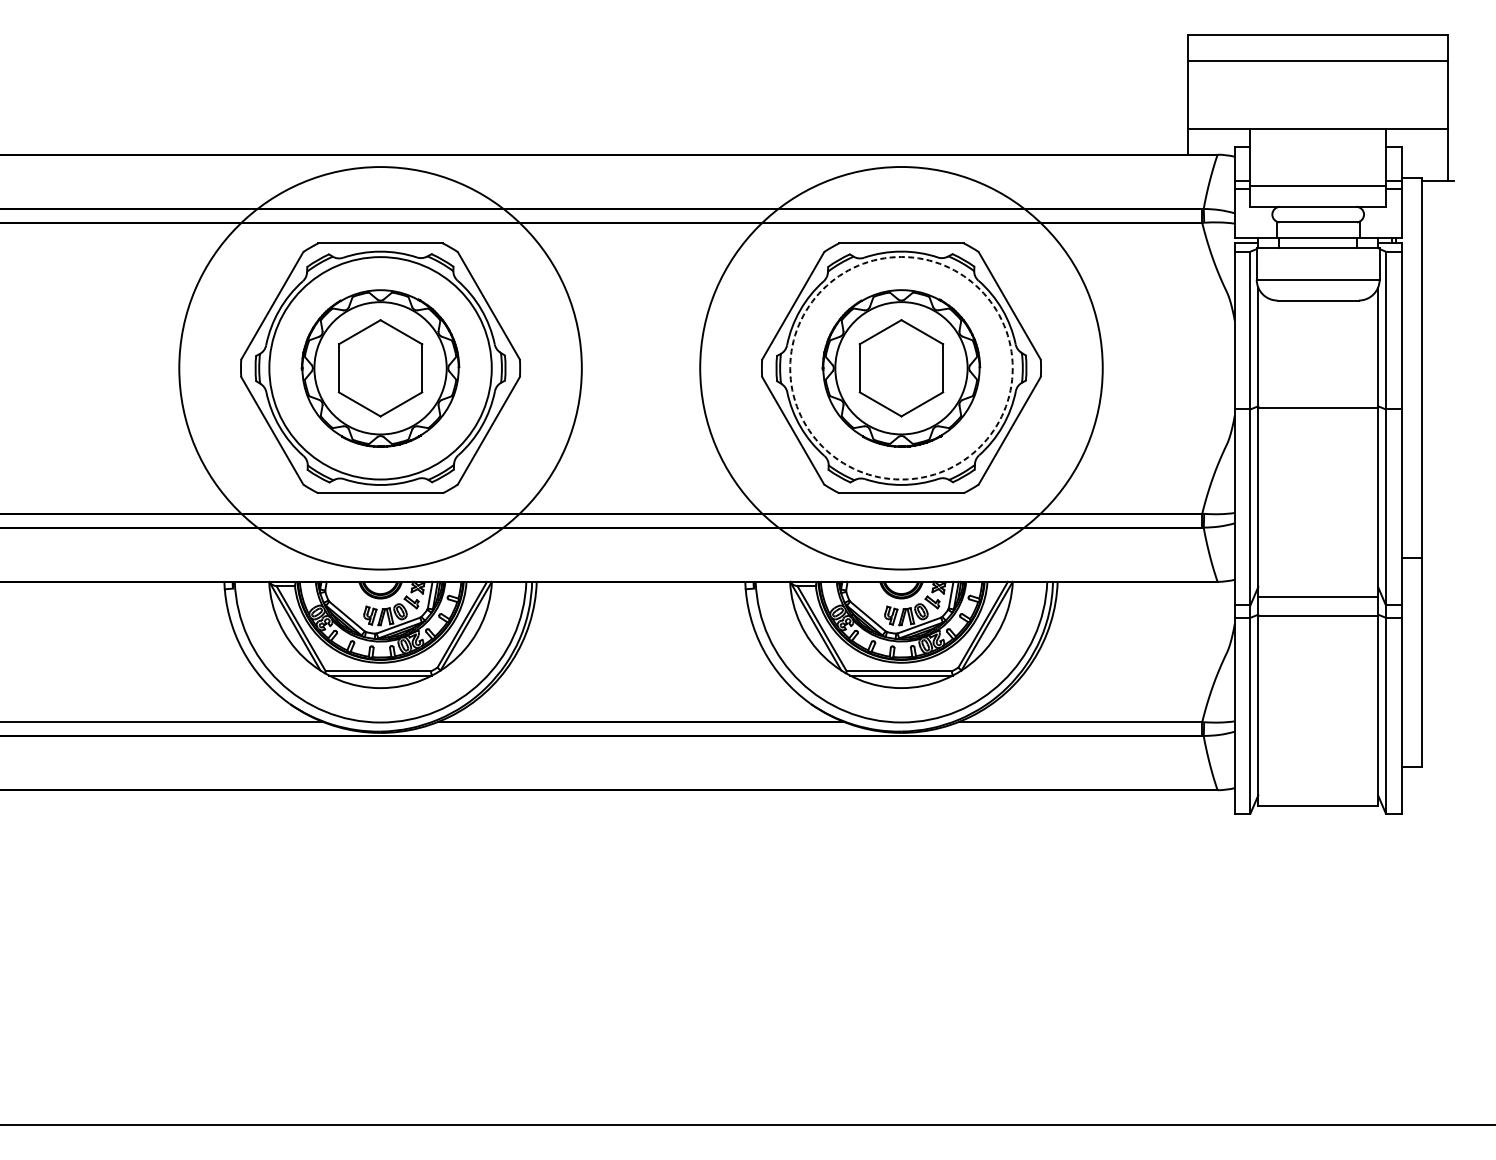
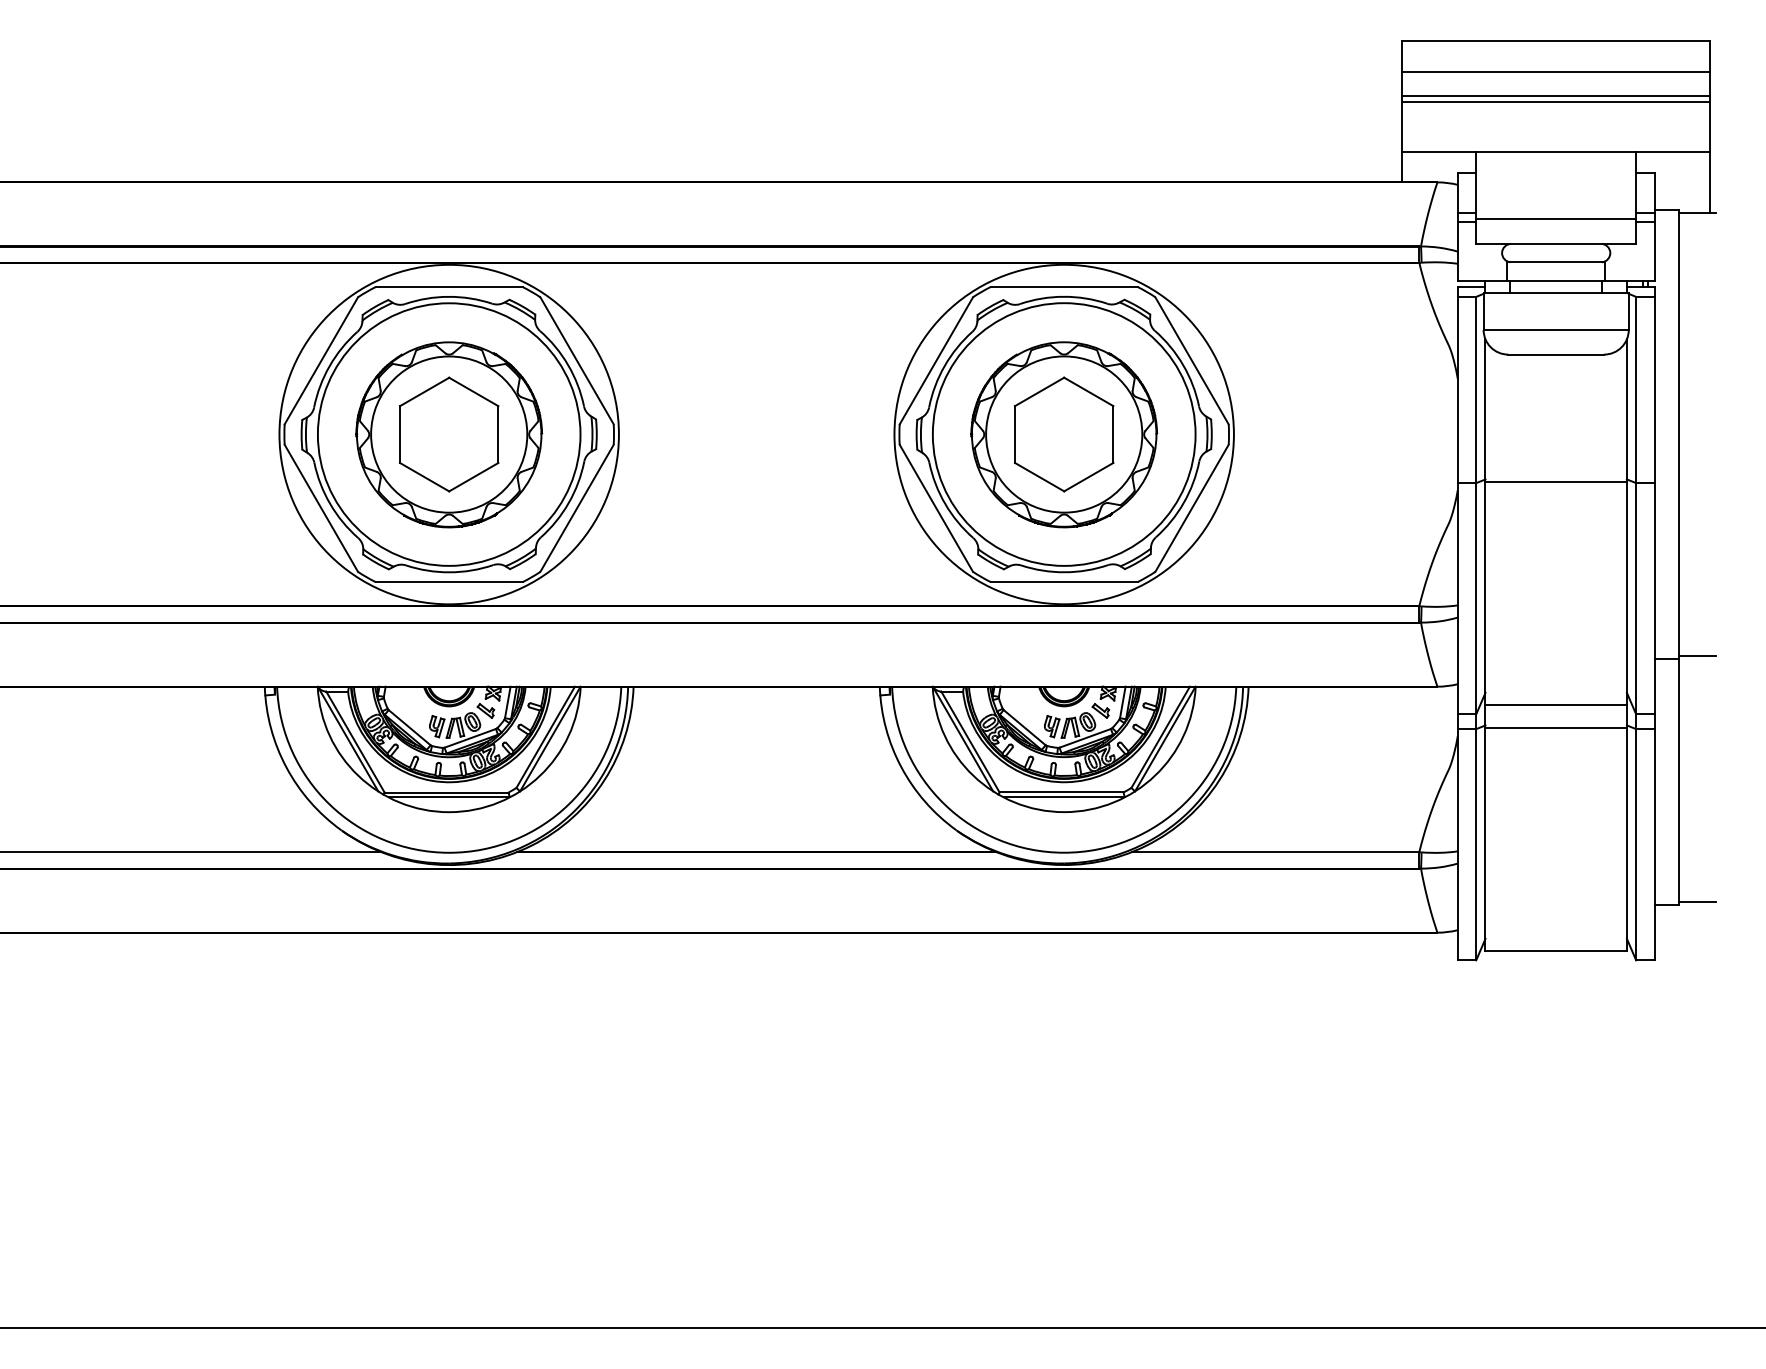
line: (1317, 81) -> (1555, 96), added
line: (1317, 87) -> (1555, 102), added
circle: (379, 368) -> (448, 434), size x0.71
circle: (900, 368) -> (1063, 434), dashed -> solid
circle: (900, 368) -> (1063, 434), size x0.71
line: (1437, 555) -> (1697, 655), added
line: (1437, 763) -> (1697, 901), added

